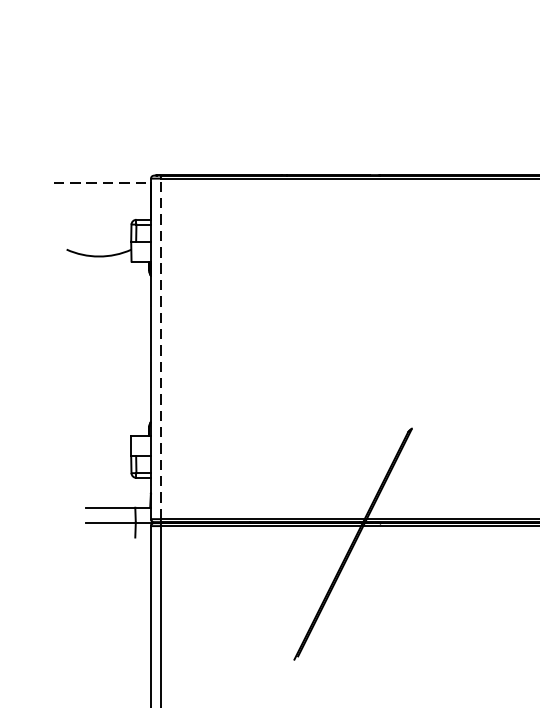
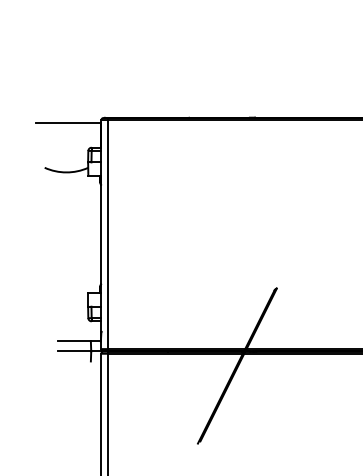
line: (102, 182) -> (68, 122), dashed -> solid
line: (161, 348) -> (108, 234), dashed -> solid

